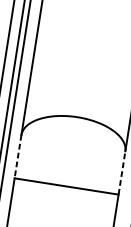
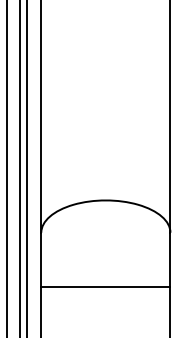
line: (18, 156) -> (41, 259), dashed -> solid
line: (122, 172) -> (170, 259), dashed -> solid

